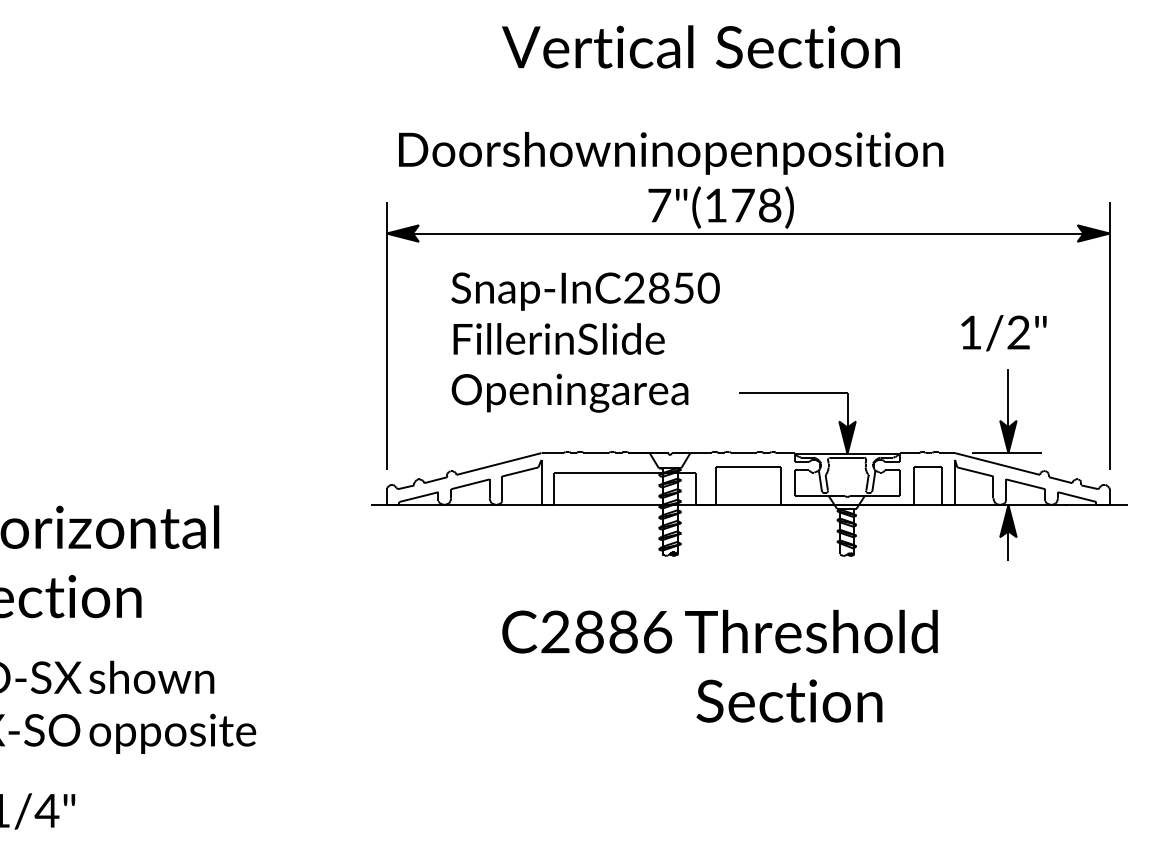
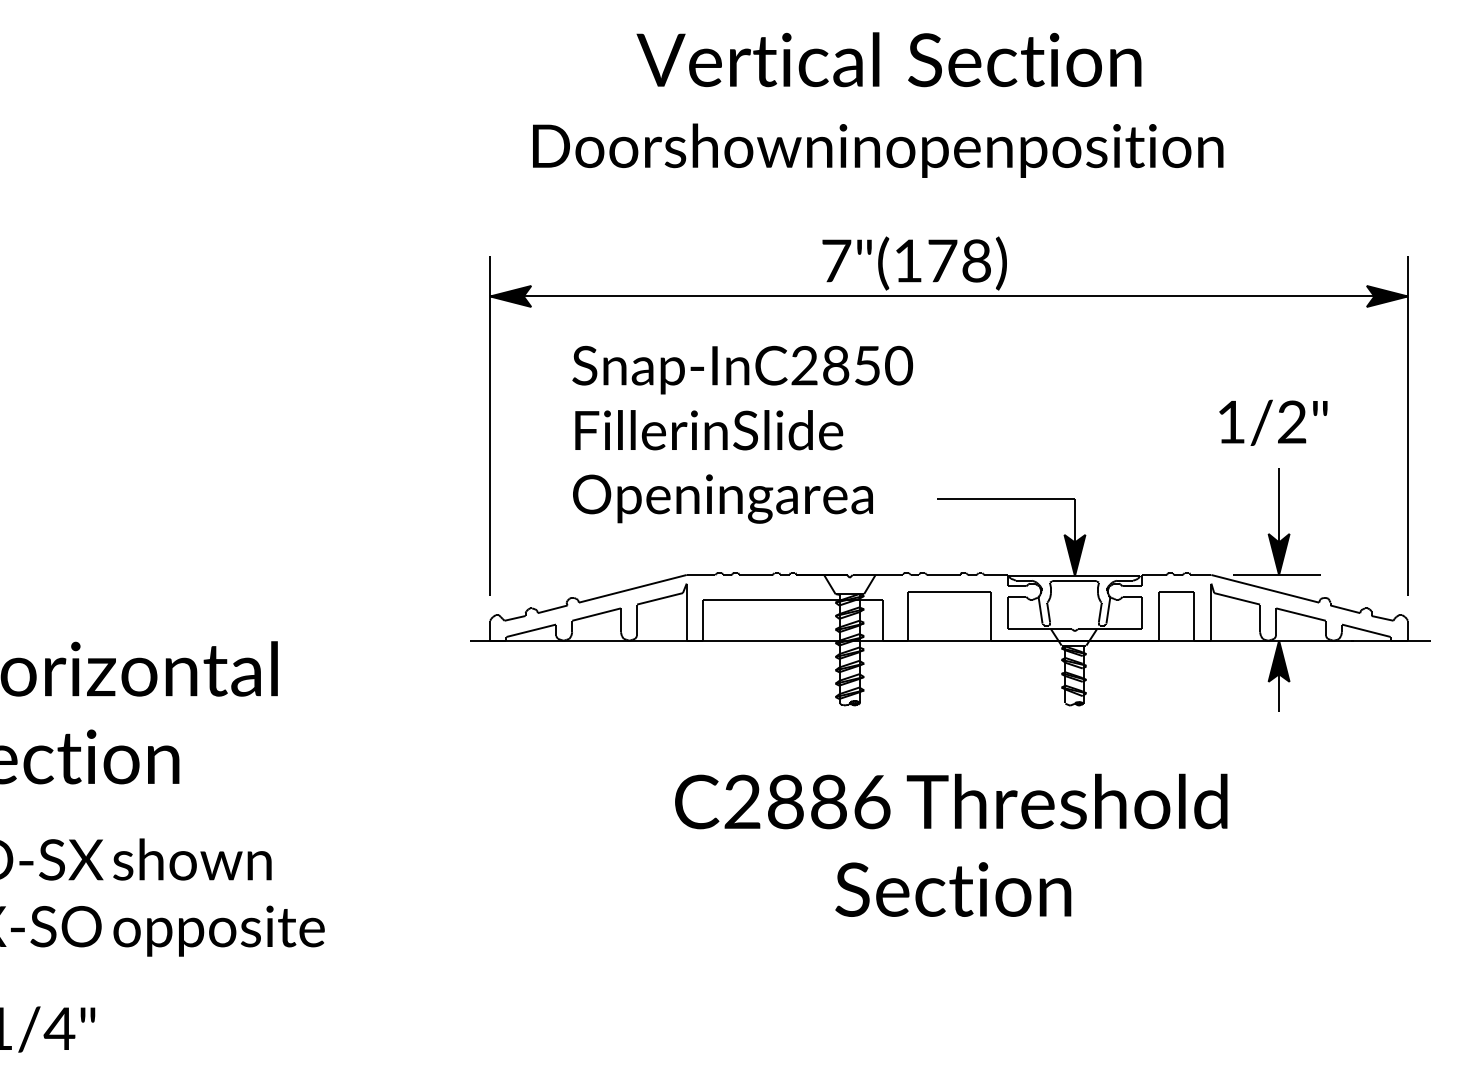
text: (671, 153) -> (878, 150), moved
text: (720, 631) -> (951, 801), moved
text: (789, 701) -> (953, 889), moved

